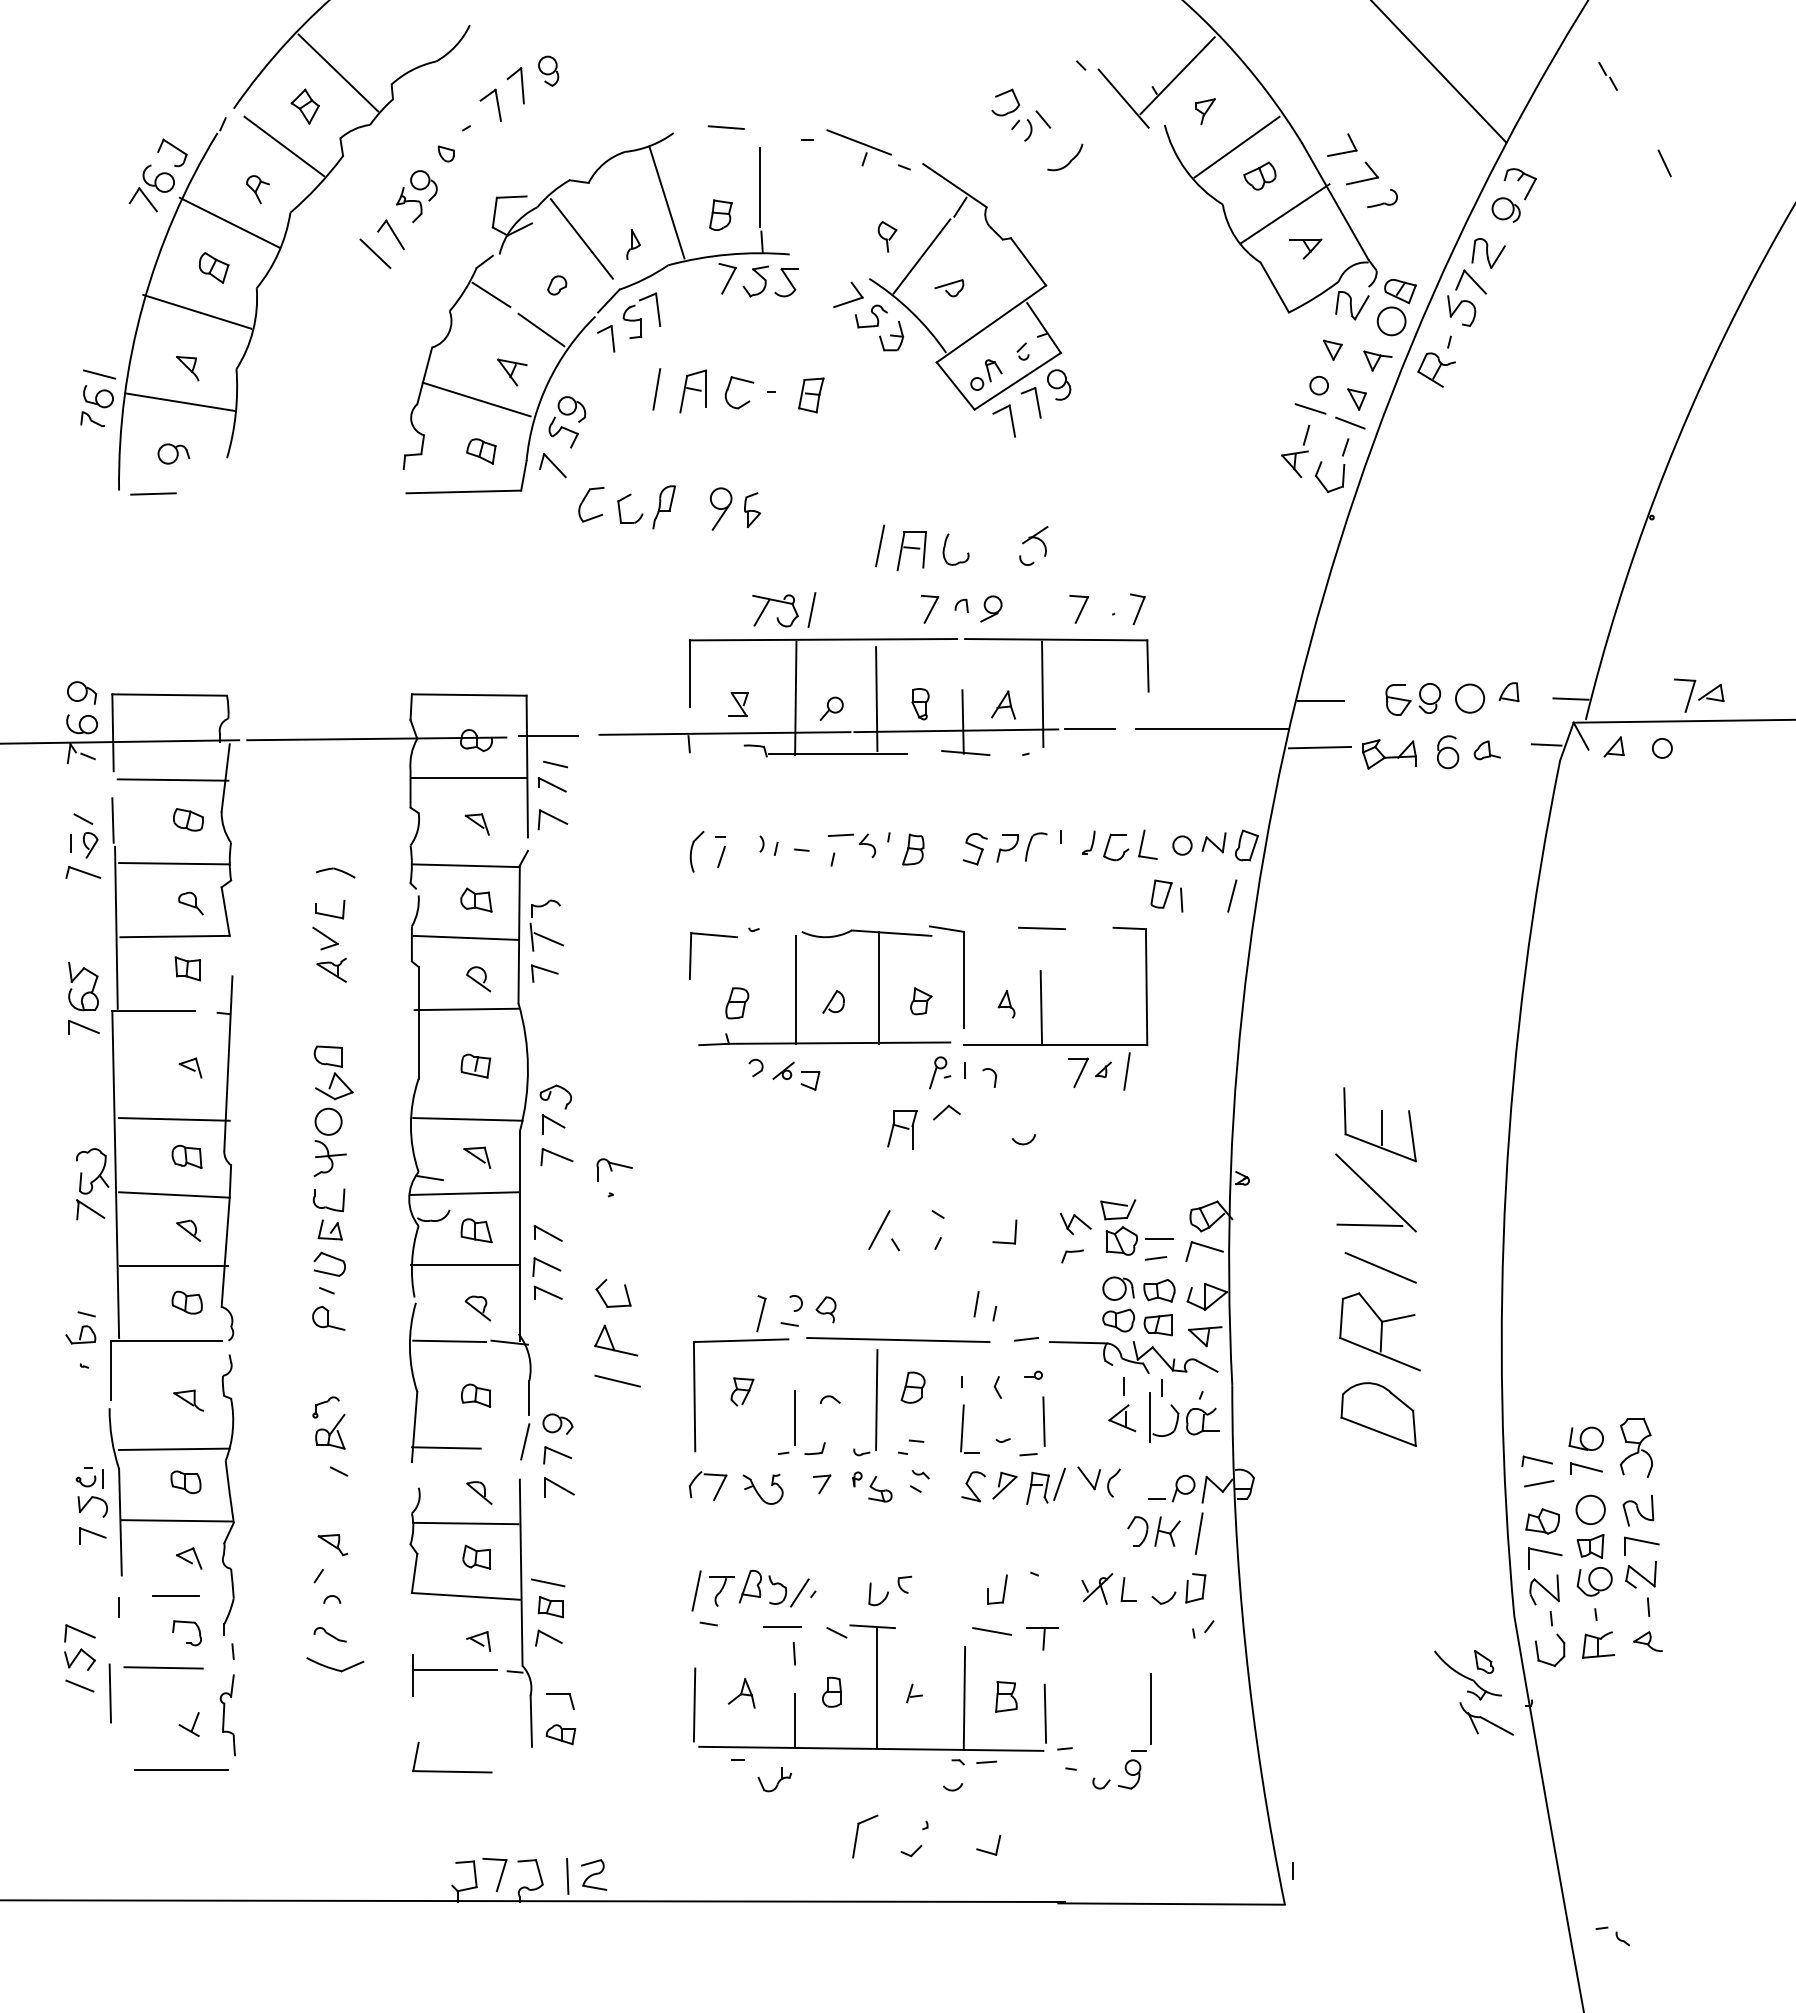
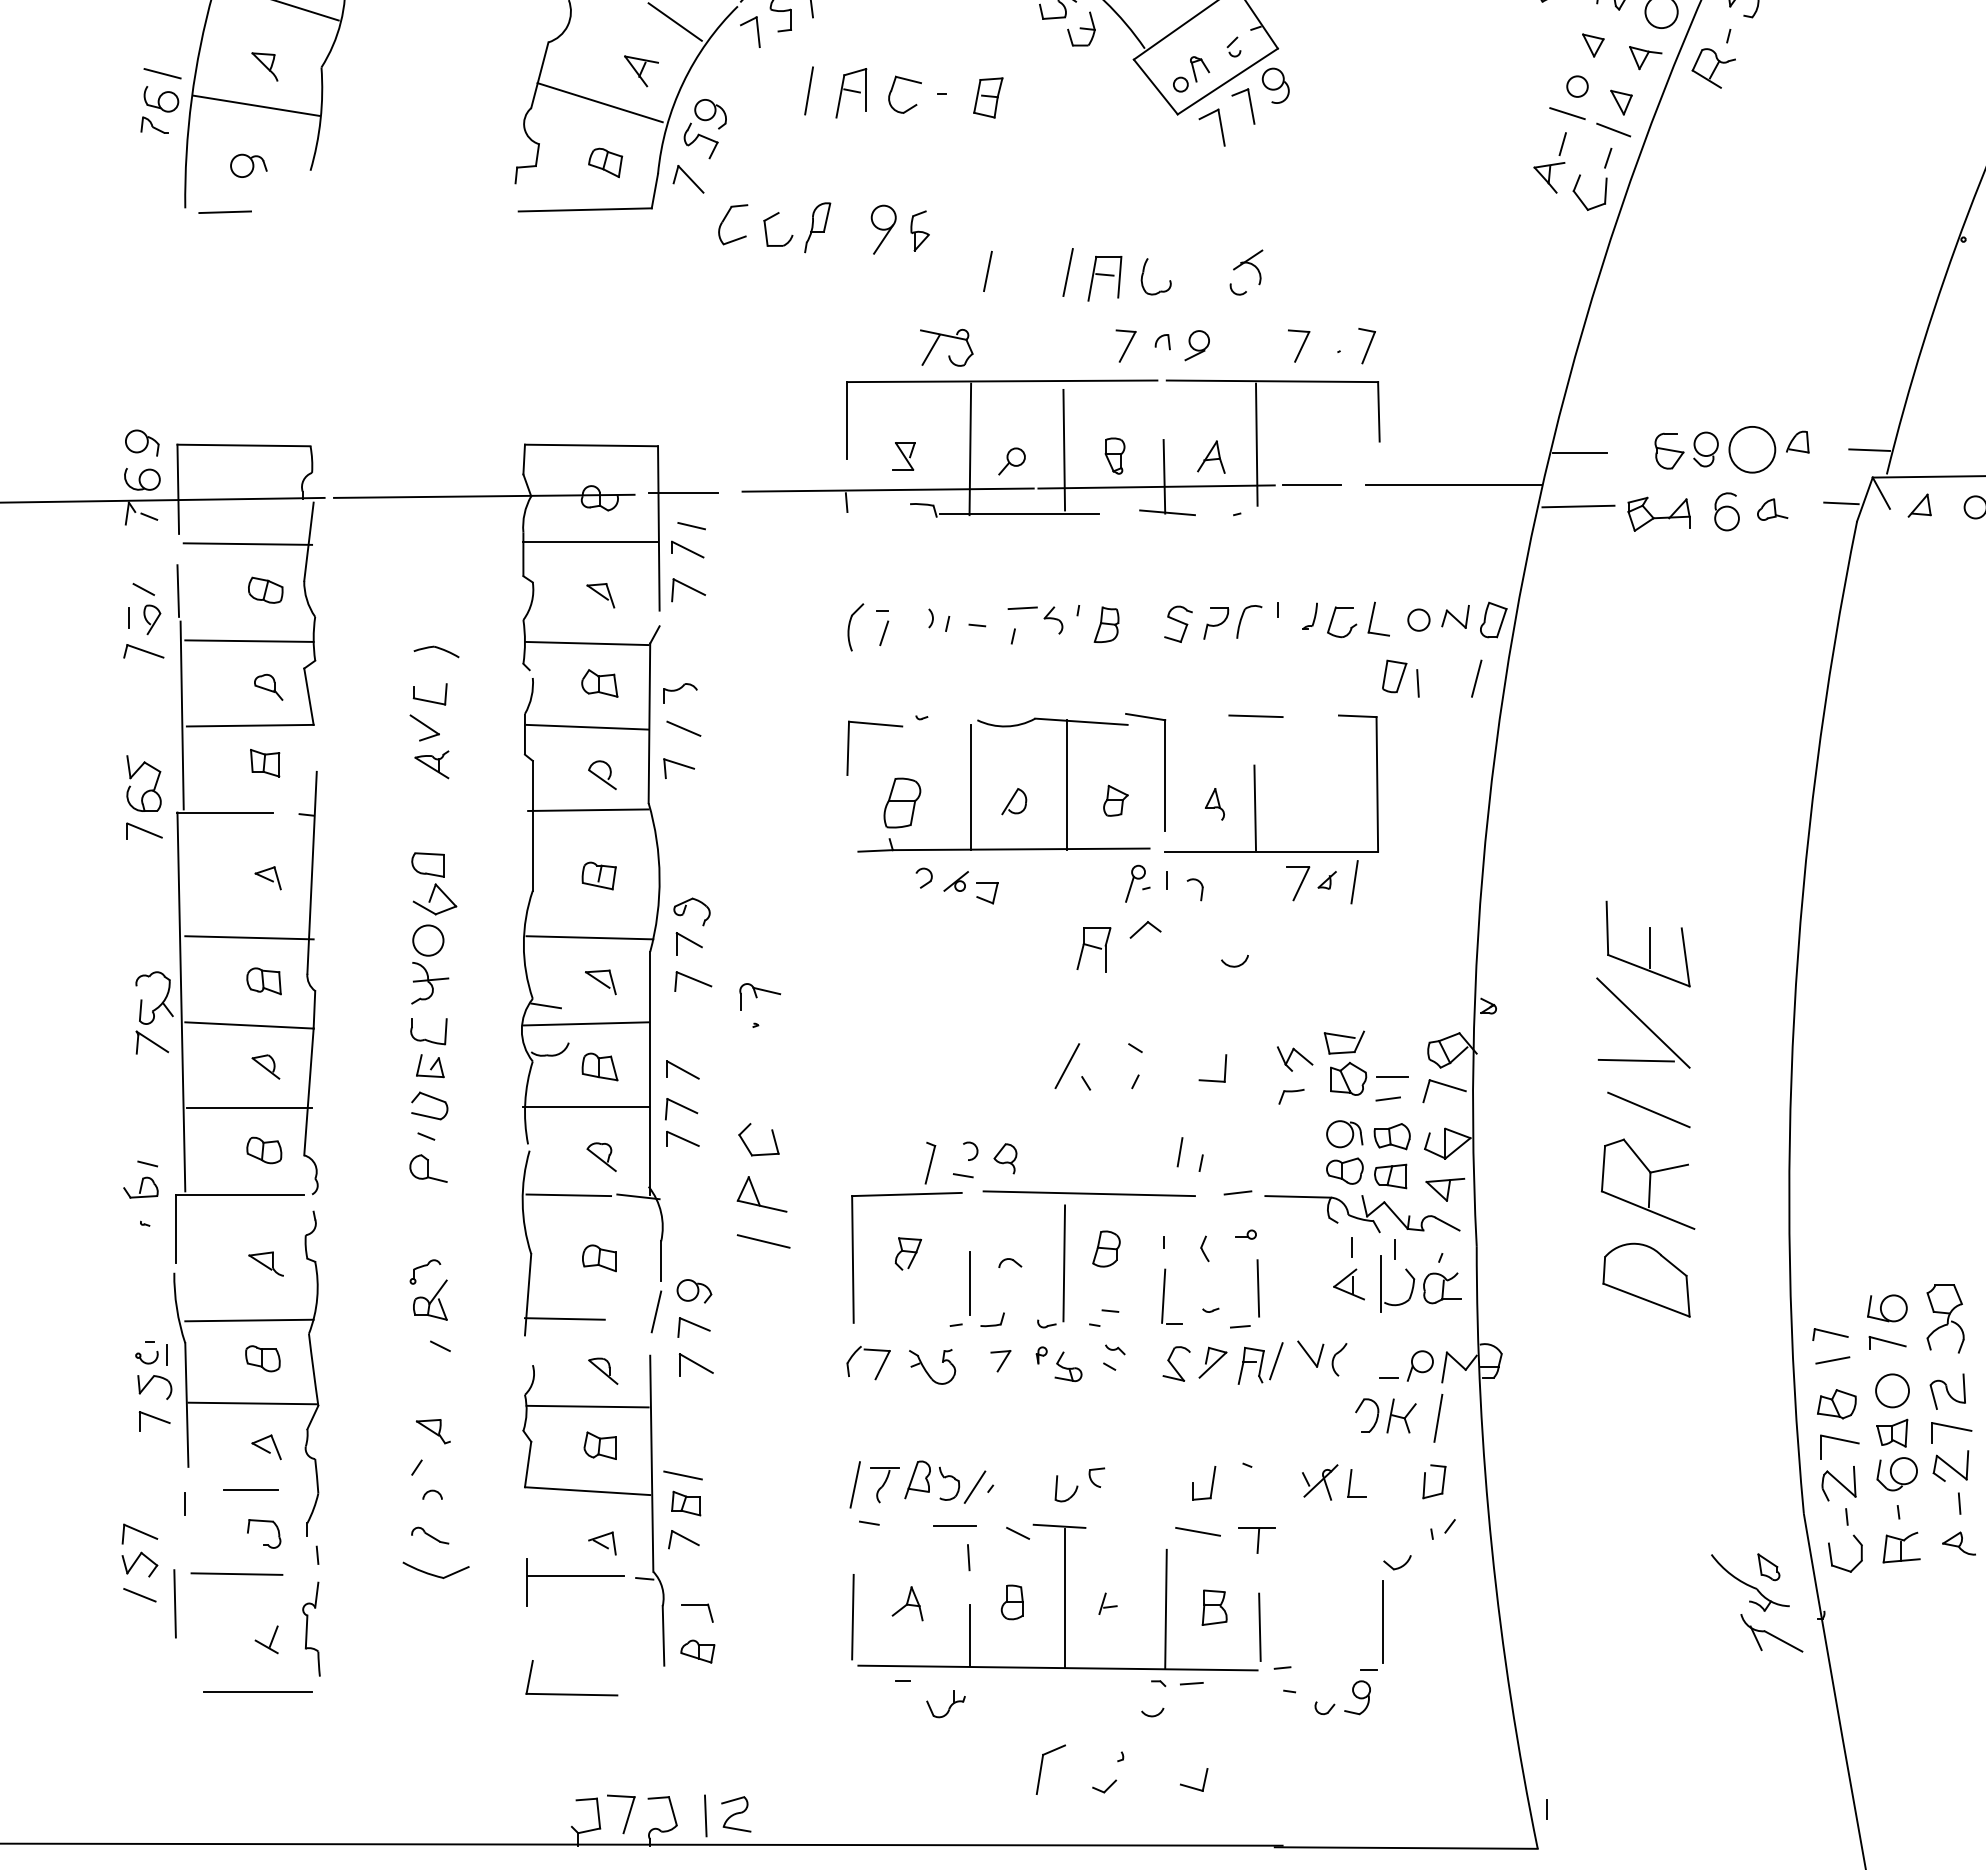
line: (811, 609) -> (987, 270), moved
circle: (1470, 698) -> (1753, 449), size x1.4
line: (531, 936) -> (663, 725), removed
part: (737, 1003) -> (902, 803), size x1.4
part: (1163, 1597) -> (1396, 1562), moved

